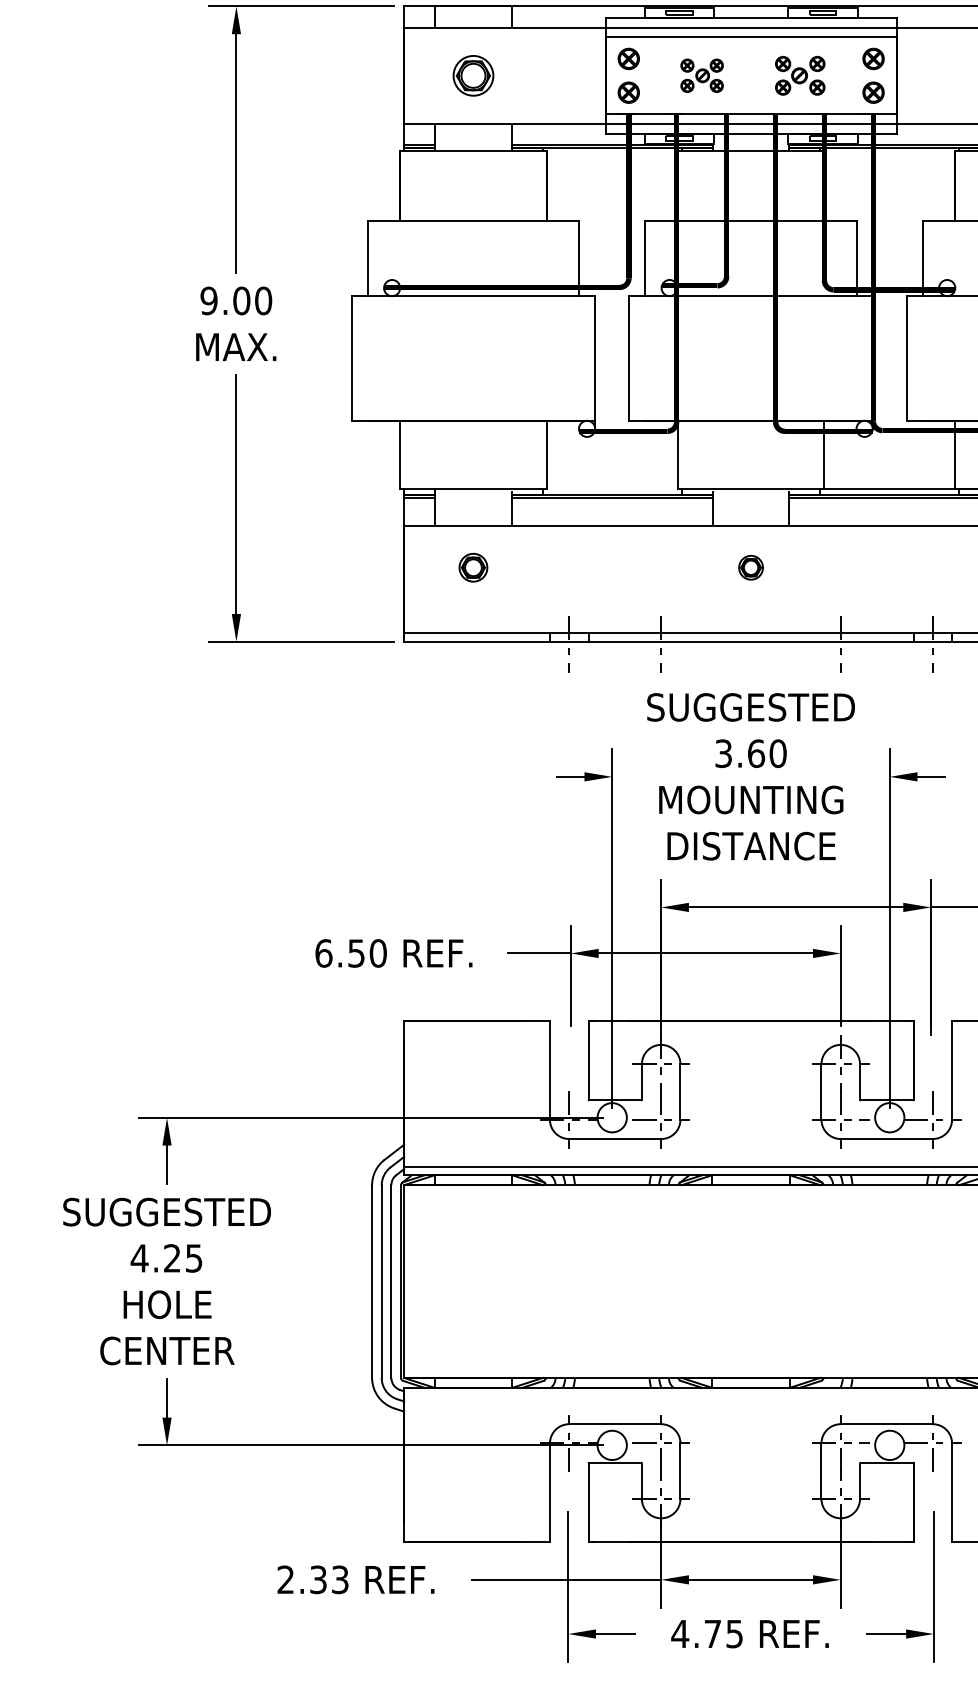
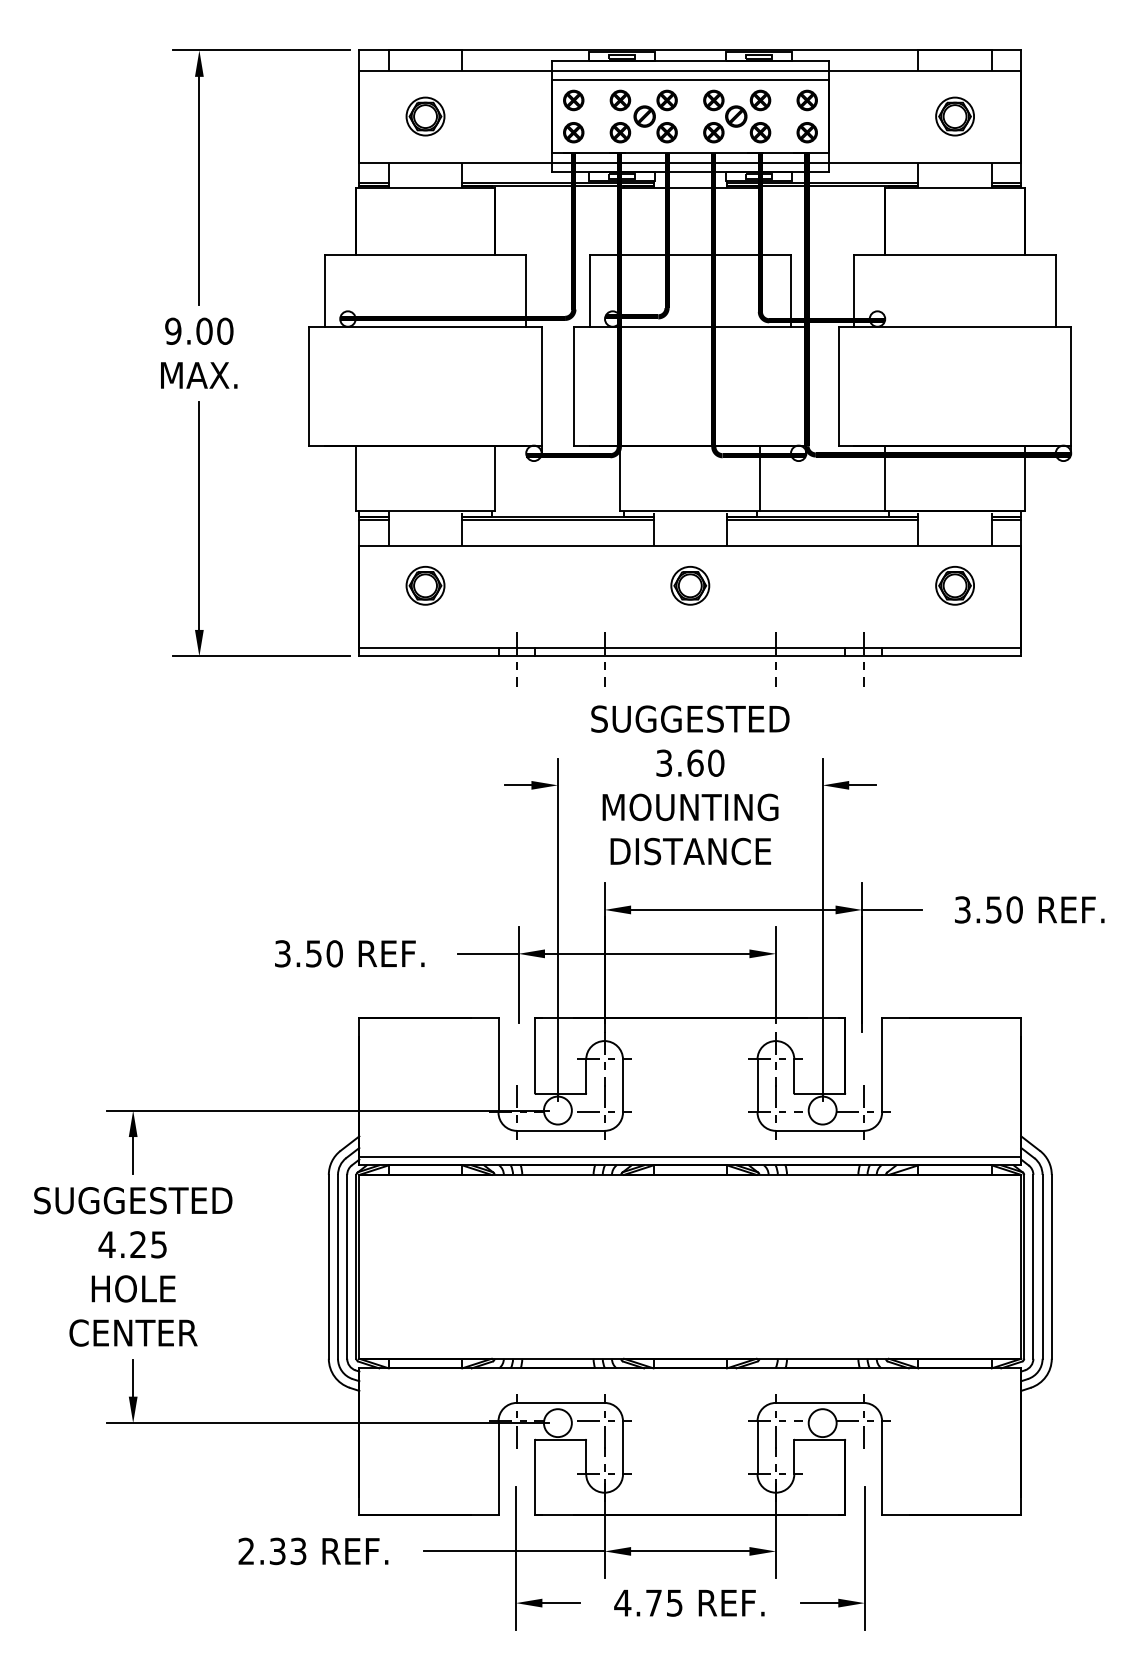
part: (701, 75) -> (643, 116), size x1.67
part: (800, 75) -> (737, 116), size x1.43
part: (473, 567) -> (425, 585), size x1.43
part: (751, 567) -> (690, 585), size x1.67
text: (323, 953) -> (282, 953), 6.50 -> 3.50

